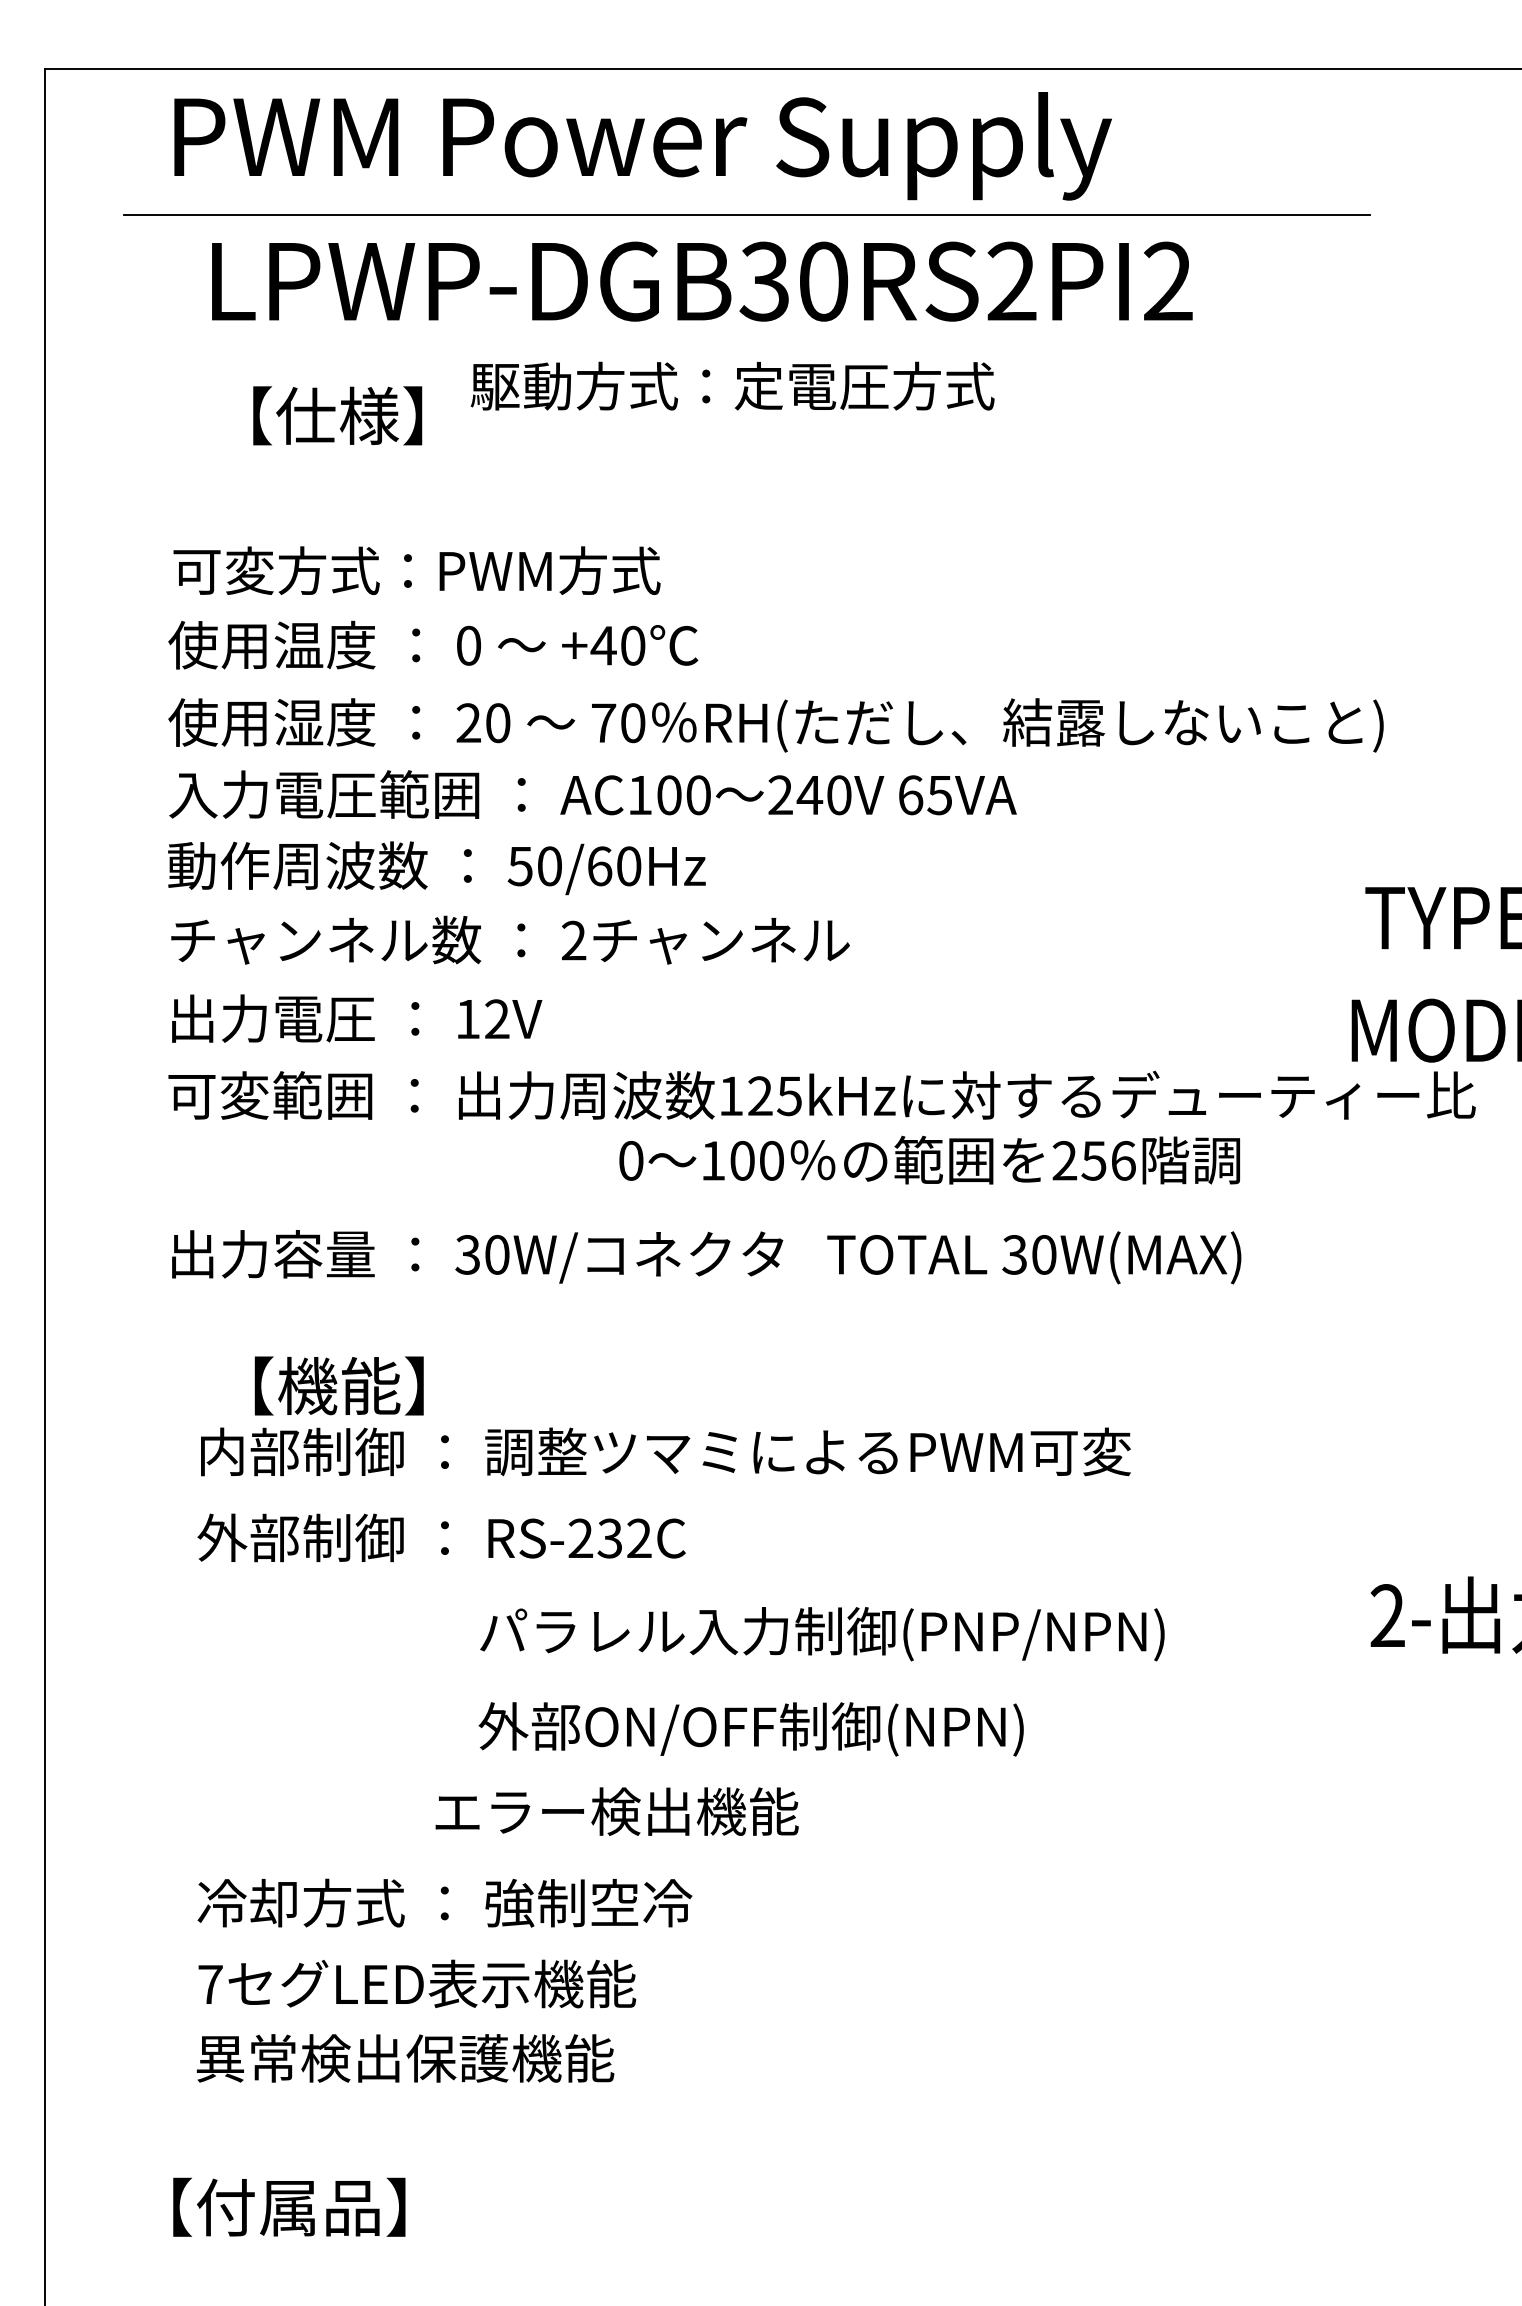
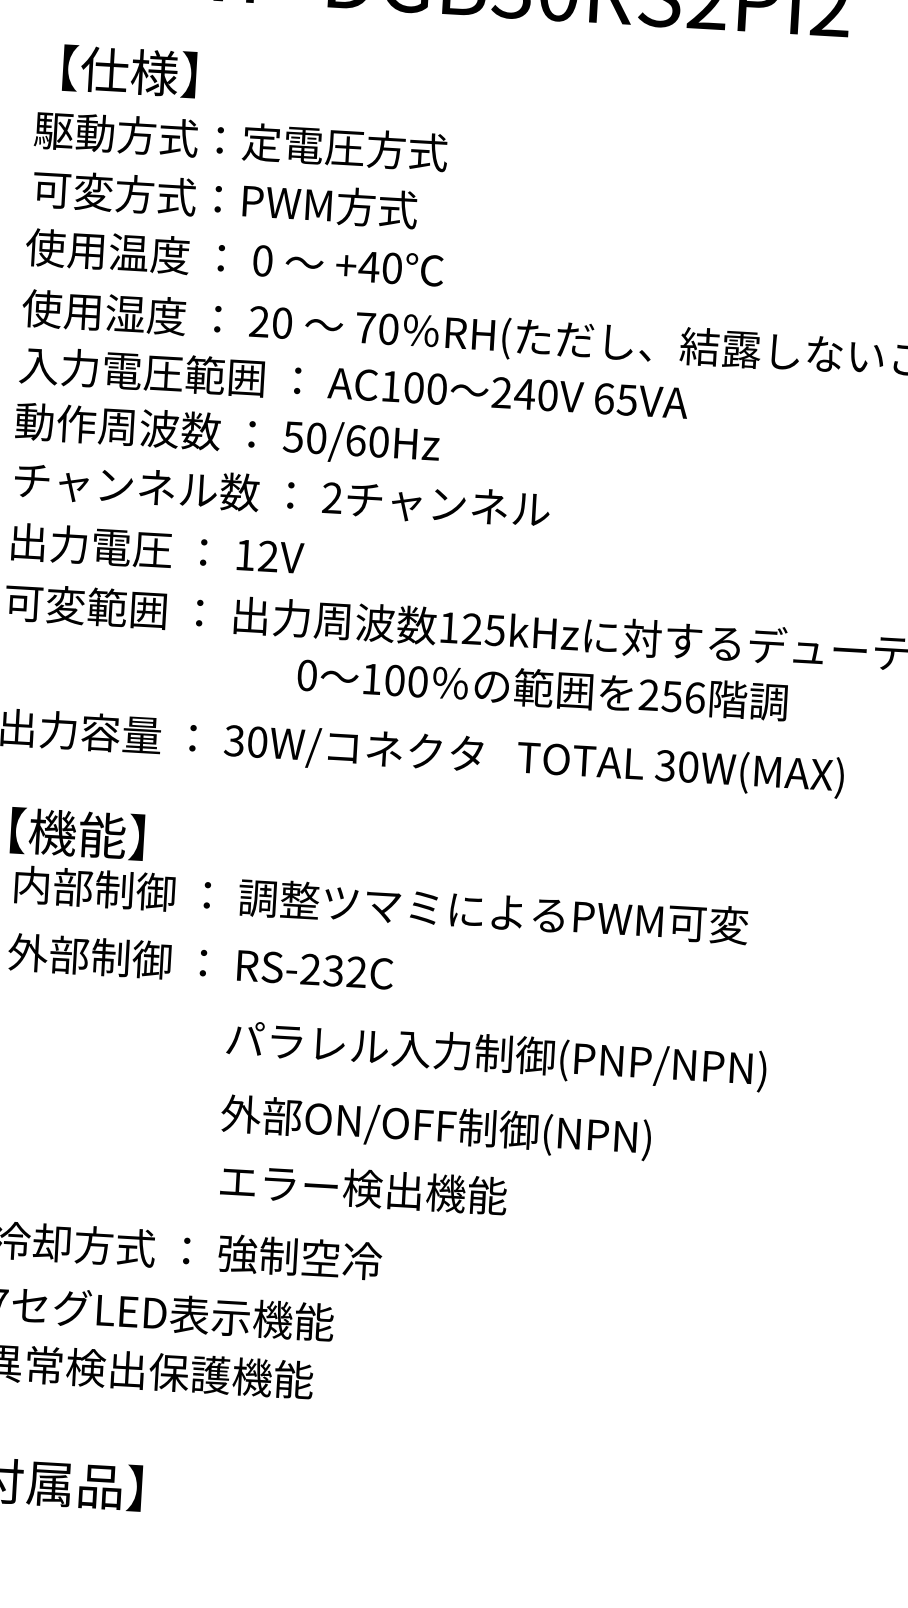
text: (732, 385) -> (240, 140), moved
text: (337, 415) -> (129, 71), moved
text: (929, 1159) -> (542, 687), moved
text: (338, 1385) -> (76, 833), moved
text: (616, 1811) -> (363, 1188), moved

